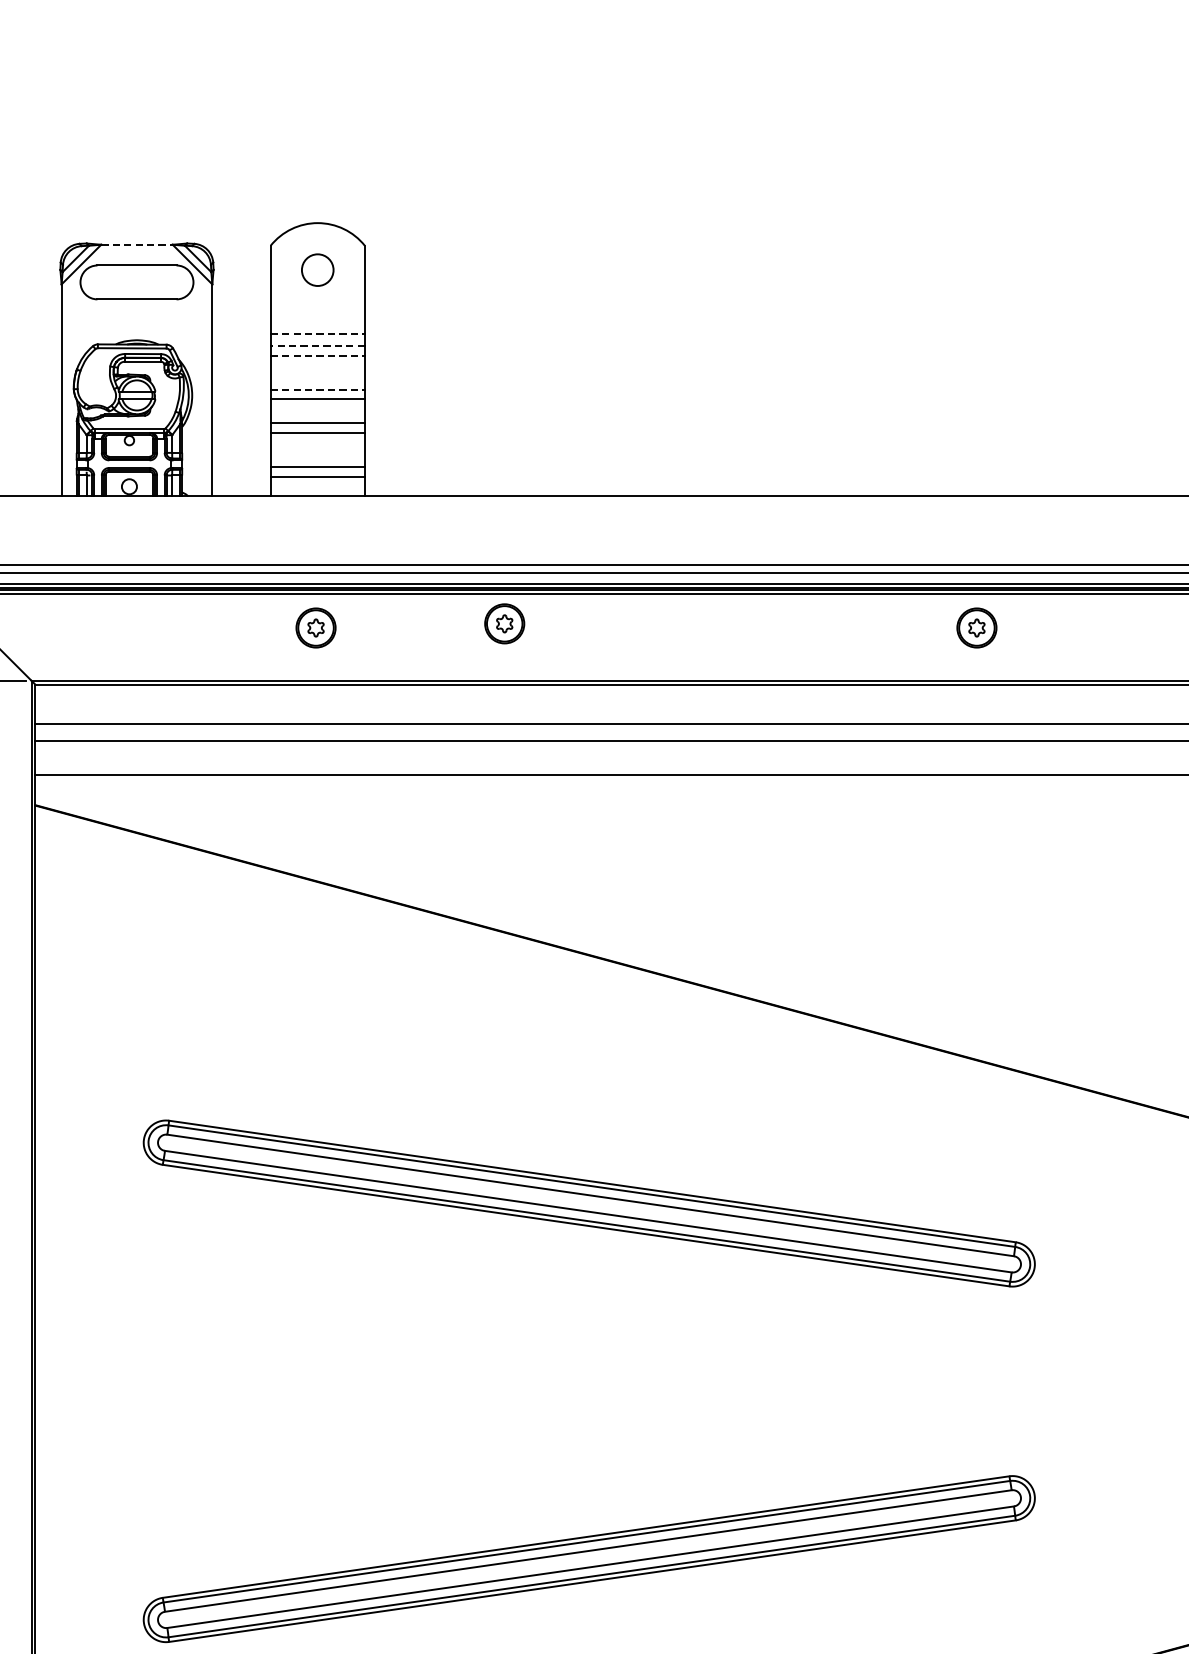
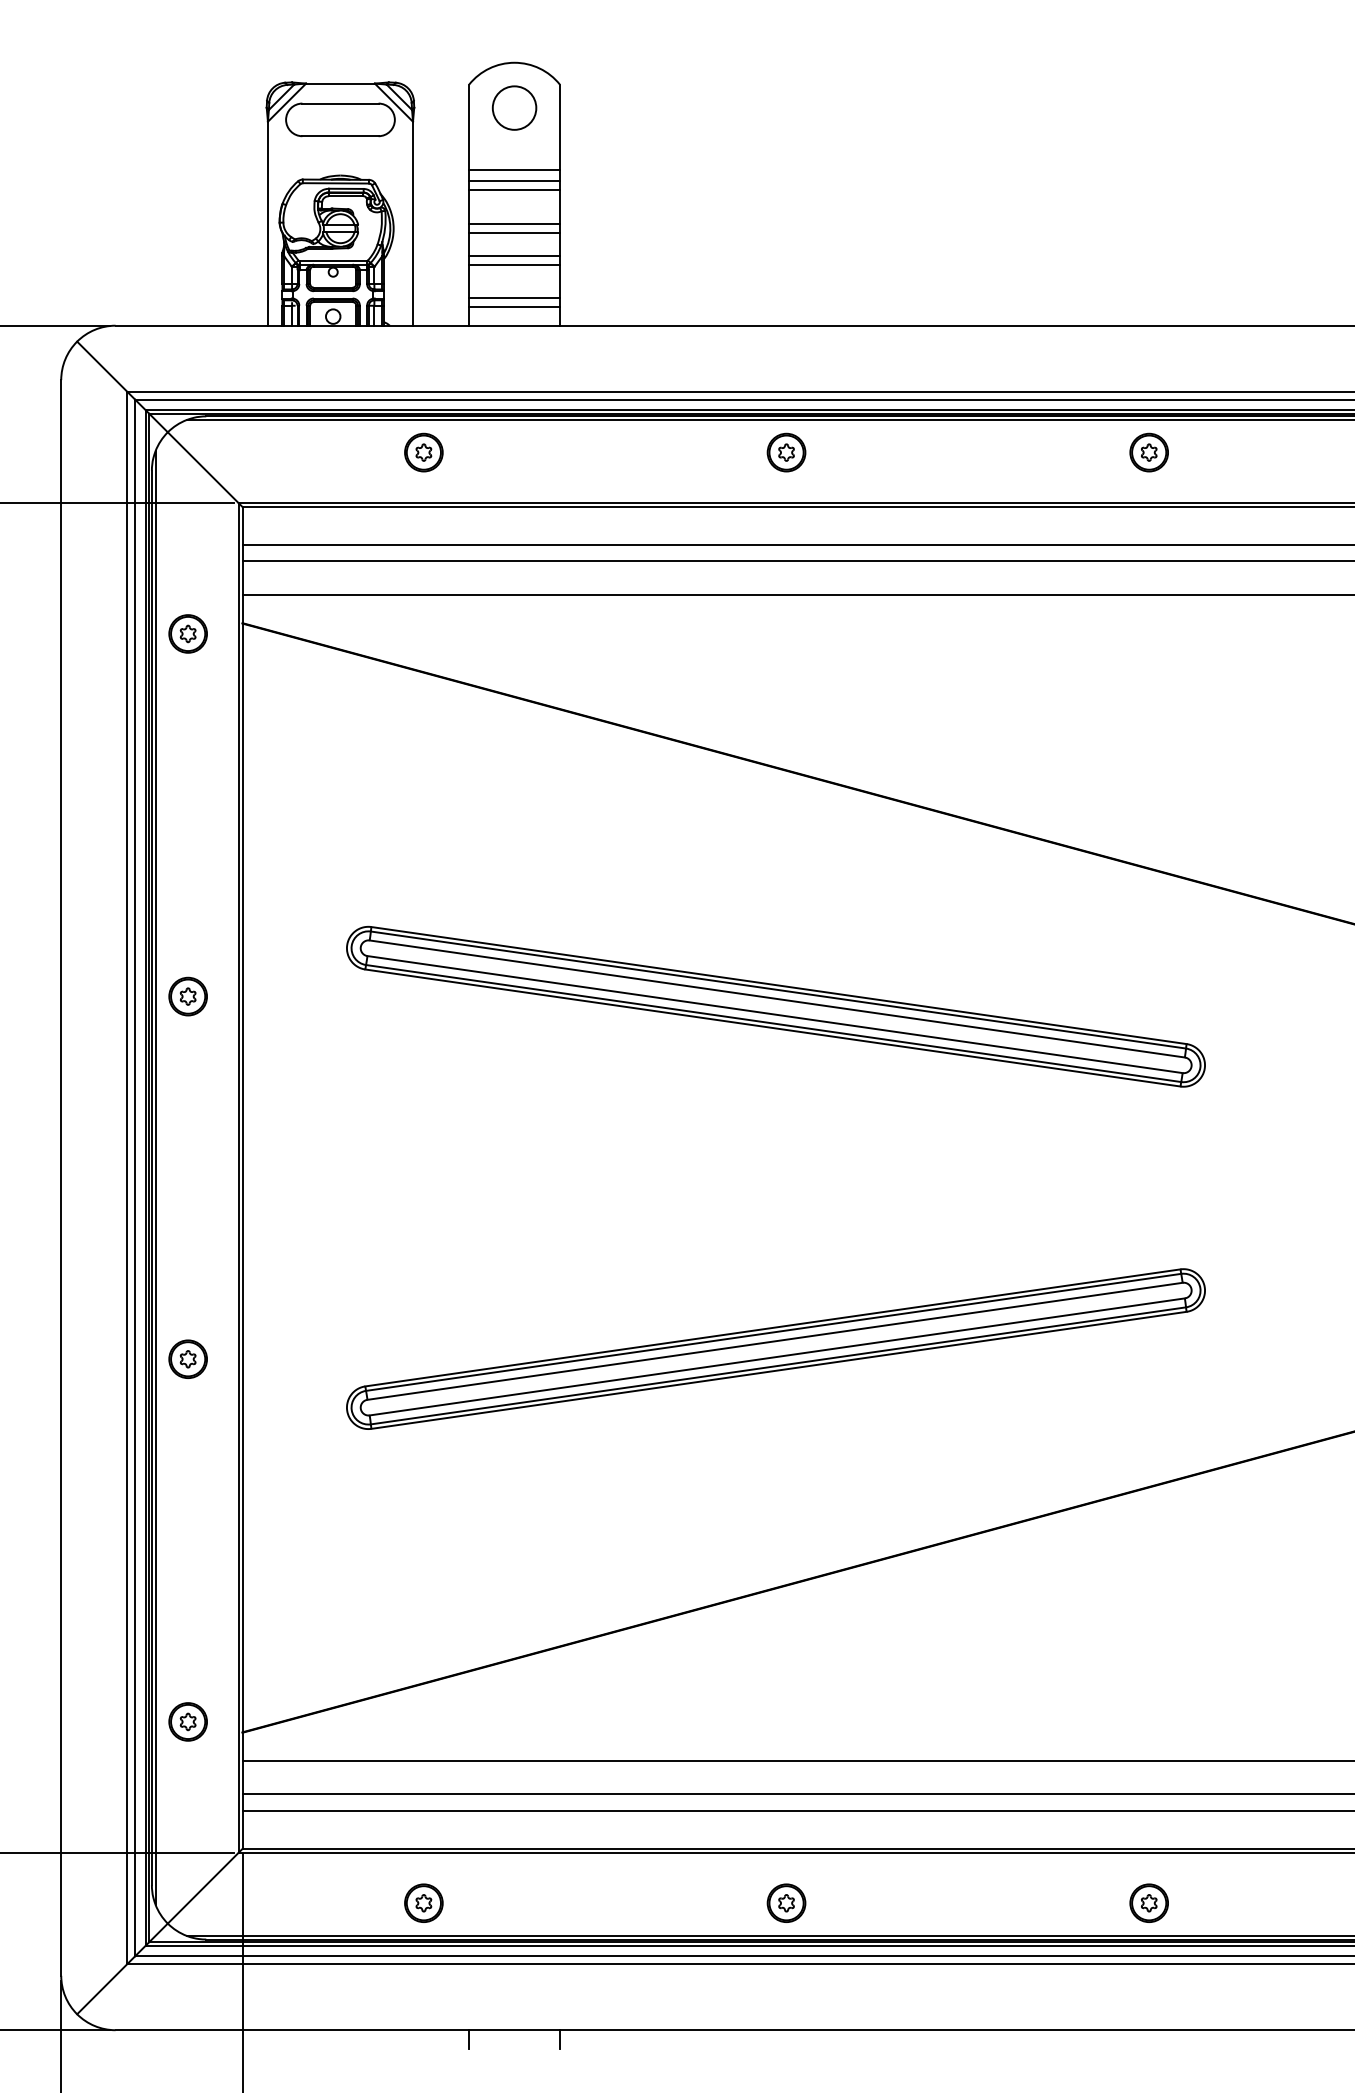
line: (137, 244) -> (340, 83), dashed -> solid
circle: (317, 269) -> (514, 107), size x1.43
line: (318, 333) -> (515, 169), dashed -> solid
line: (317, 346) -> (514, 181), dashed -> solid
line: (318, 355) -> (515, 190), dashed -> solid
line: (318, 390) -> (515, 223), dashed -> solid
part: (504, 623) -> (786, 452), moved
part: (315, 627) -> (423, 452), moved

